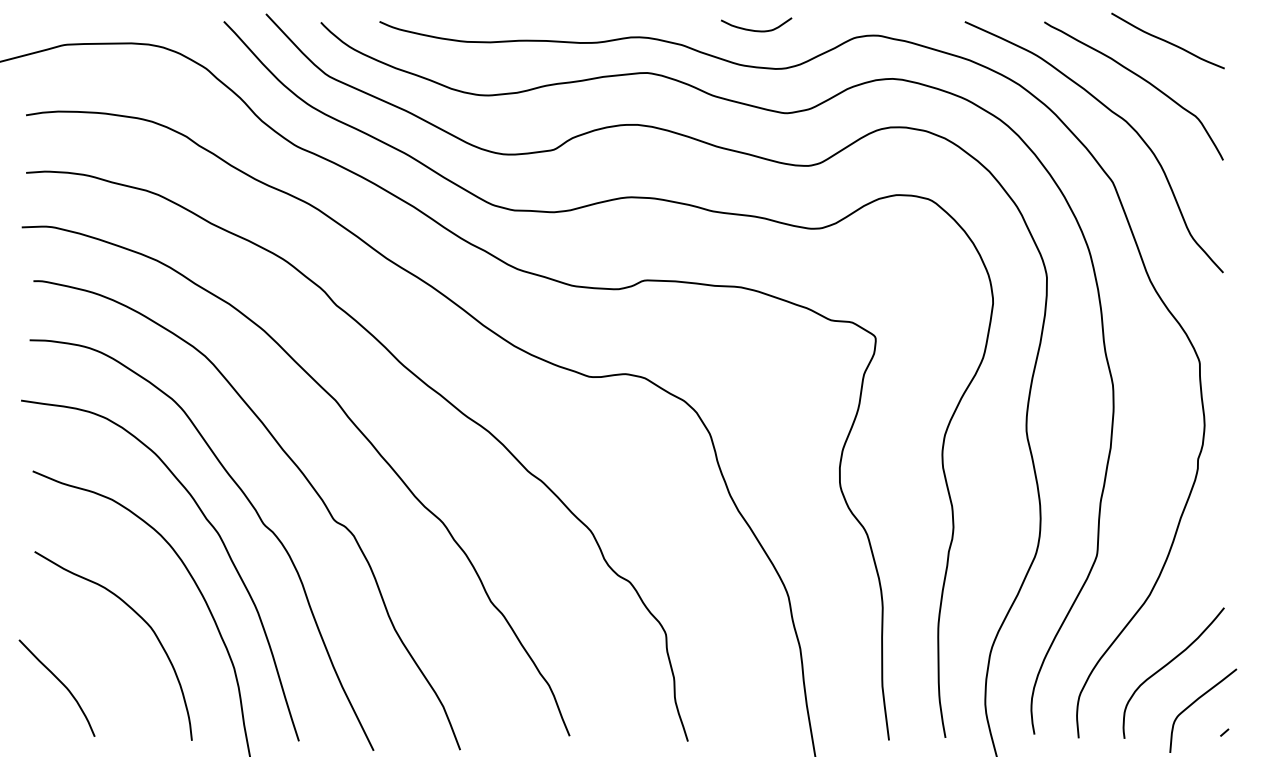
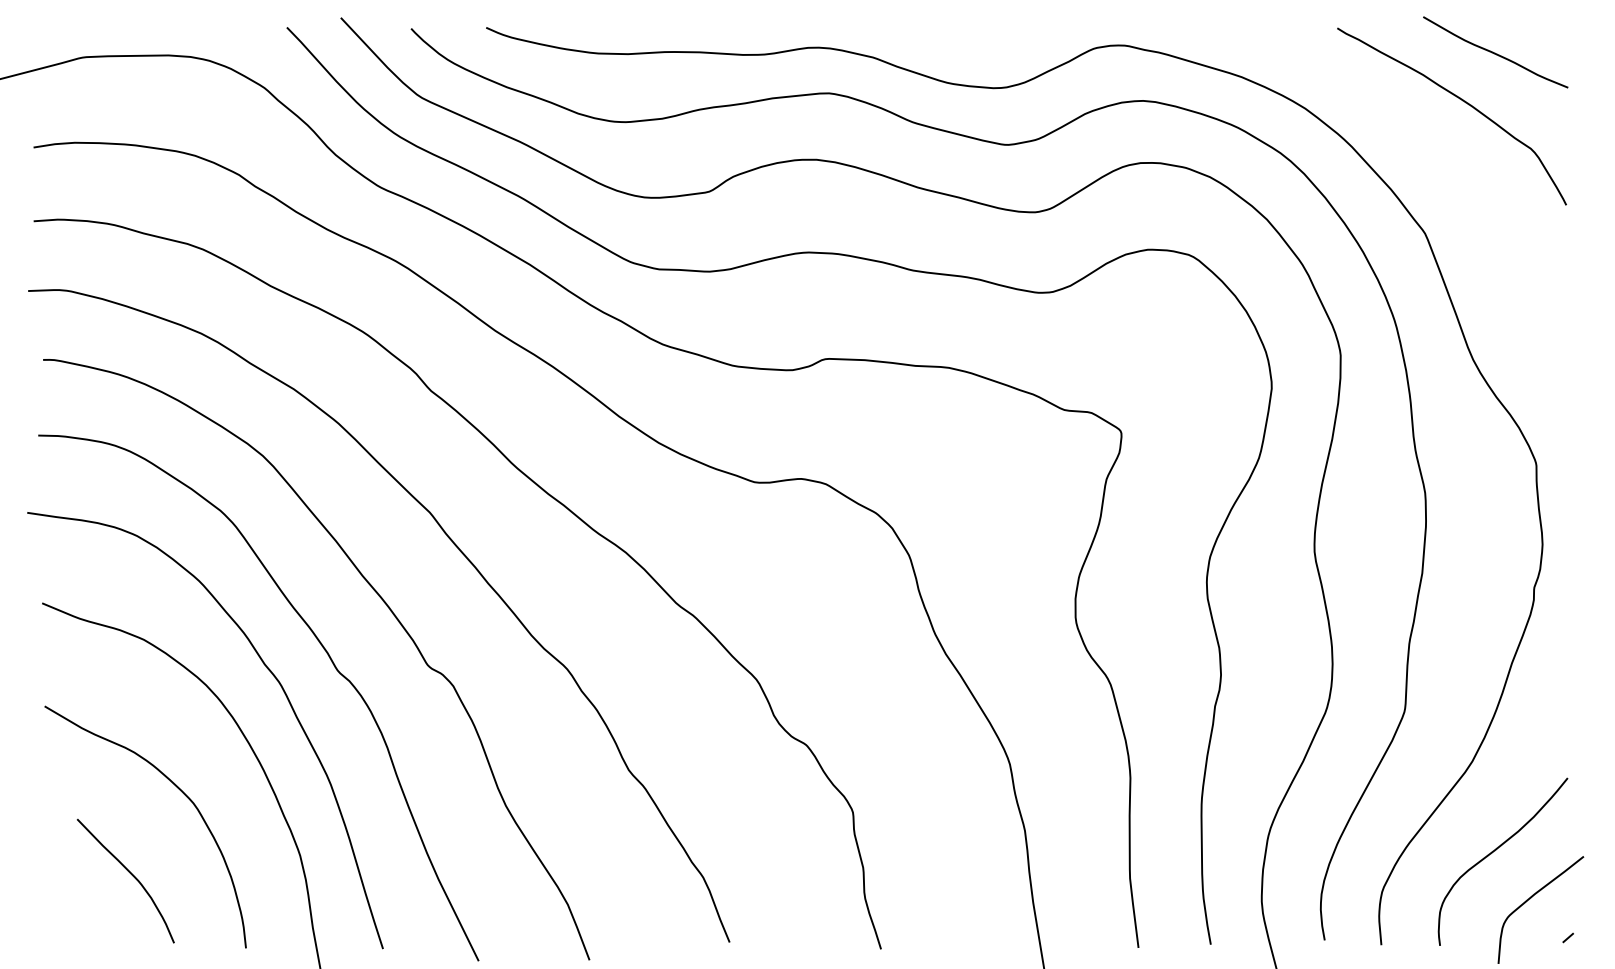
curve: (753, 29) -> (964, 37), removed
curve: (1118, 117) -> (1432, 150), removed
curve: (60, 682) -> (130, 873), moved

